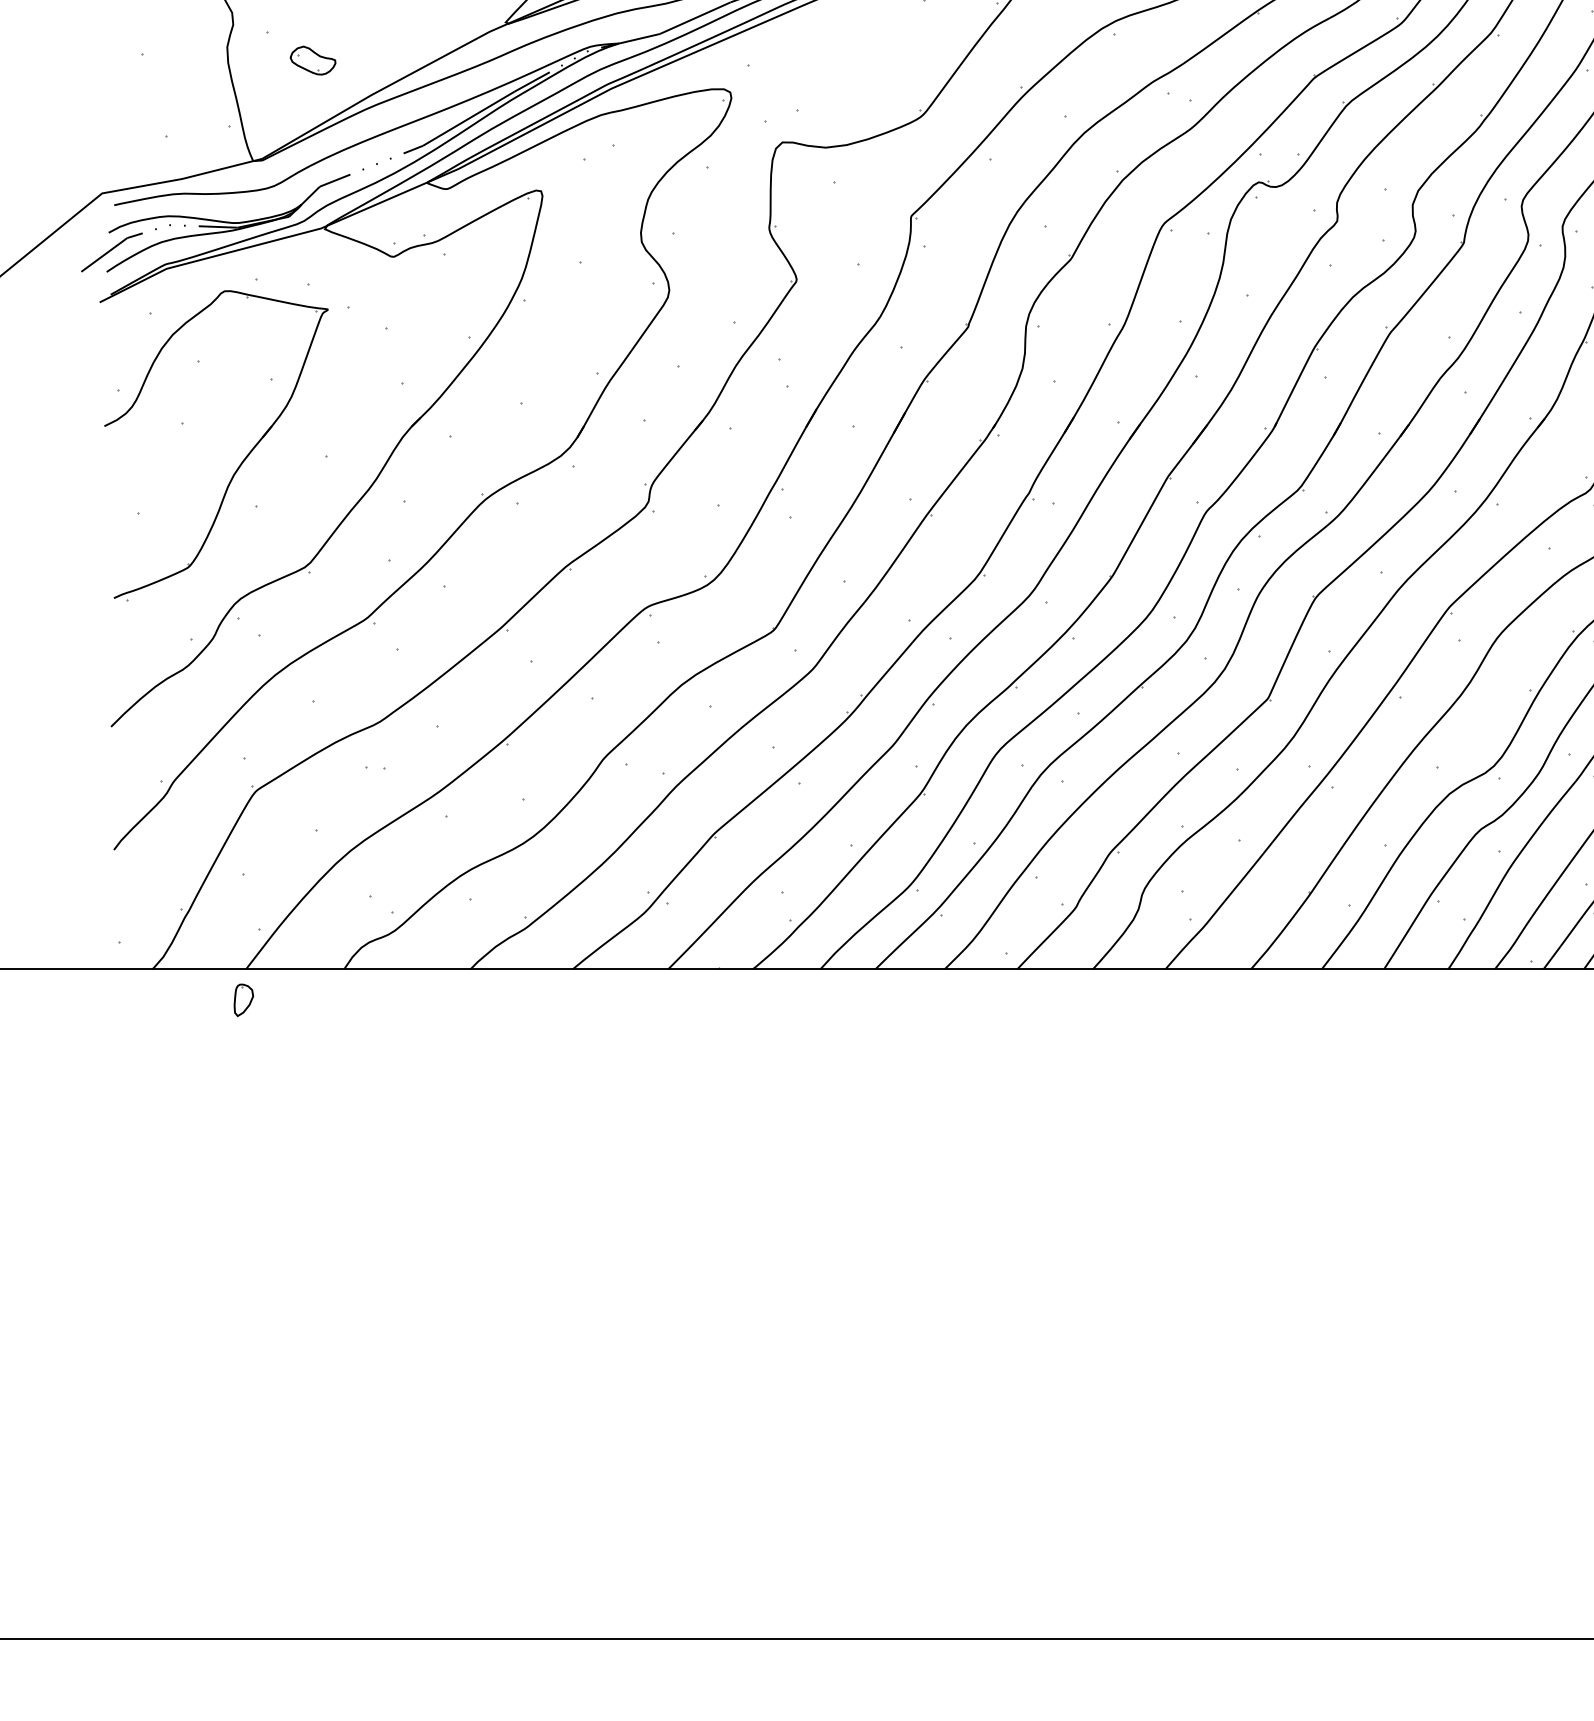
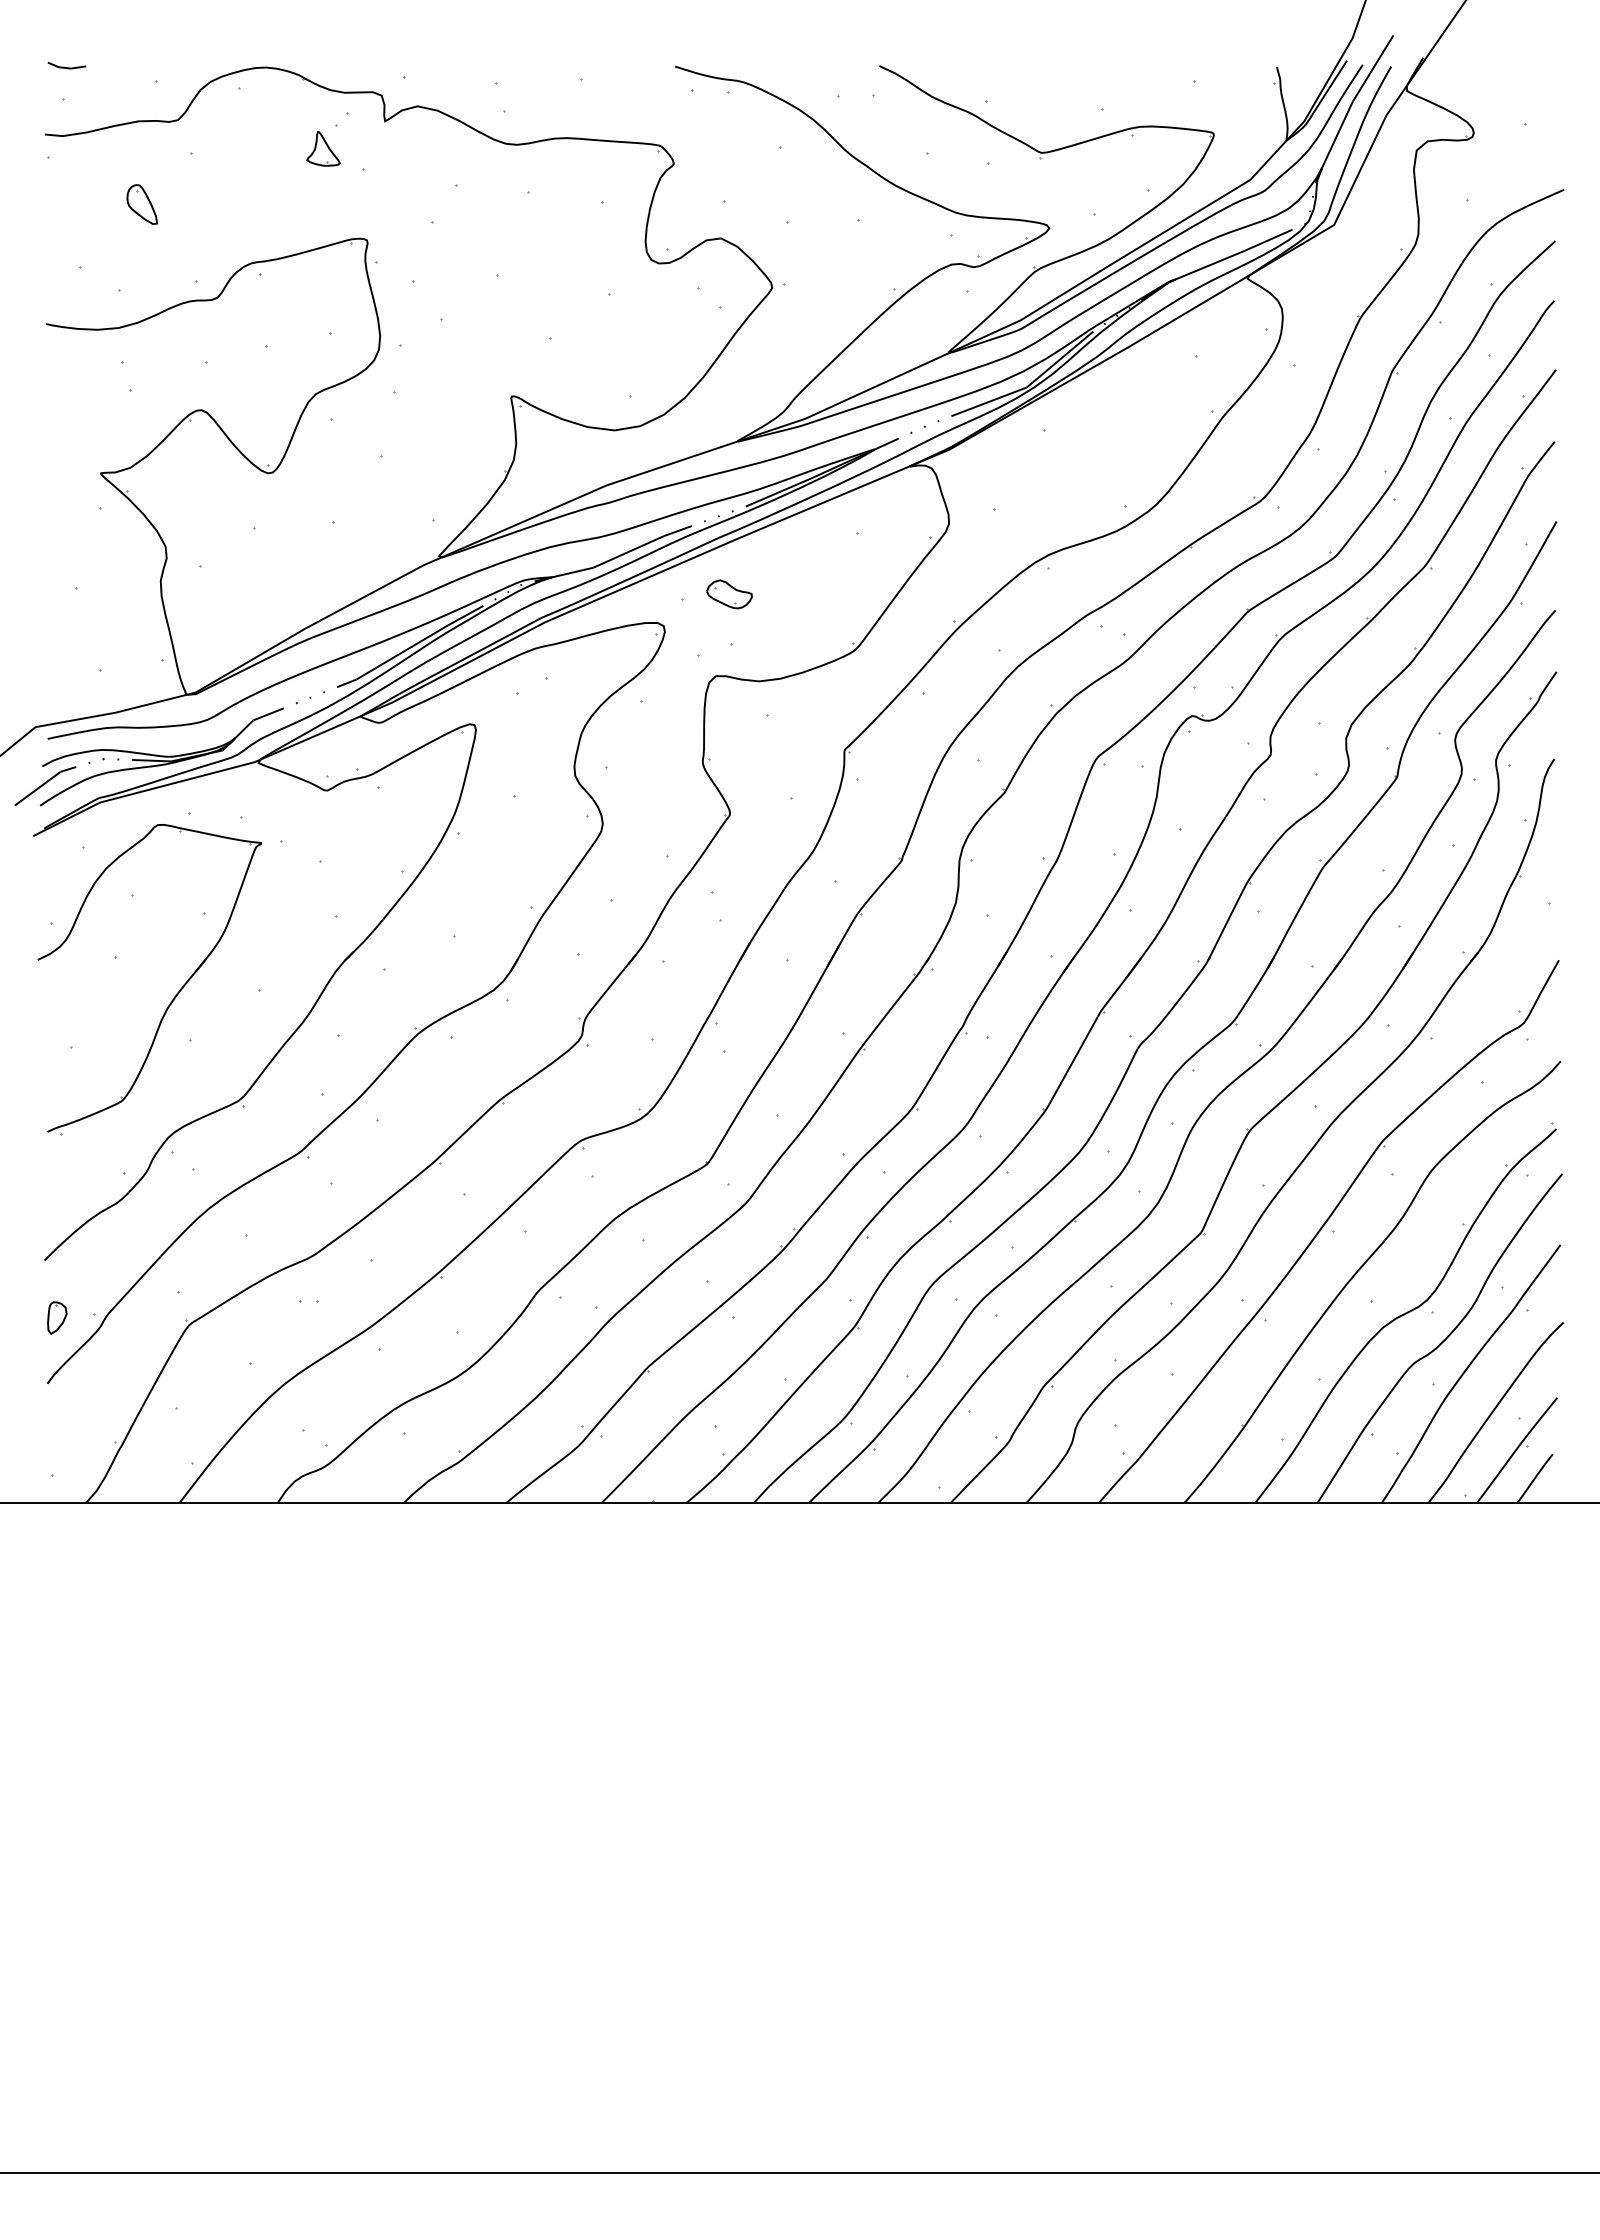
part: (313, 60) -> (729, 594), moved
part: (244, 999) -> (57, 1317), moved

